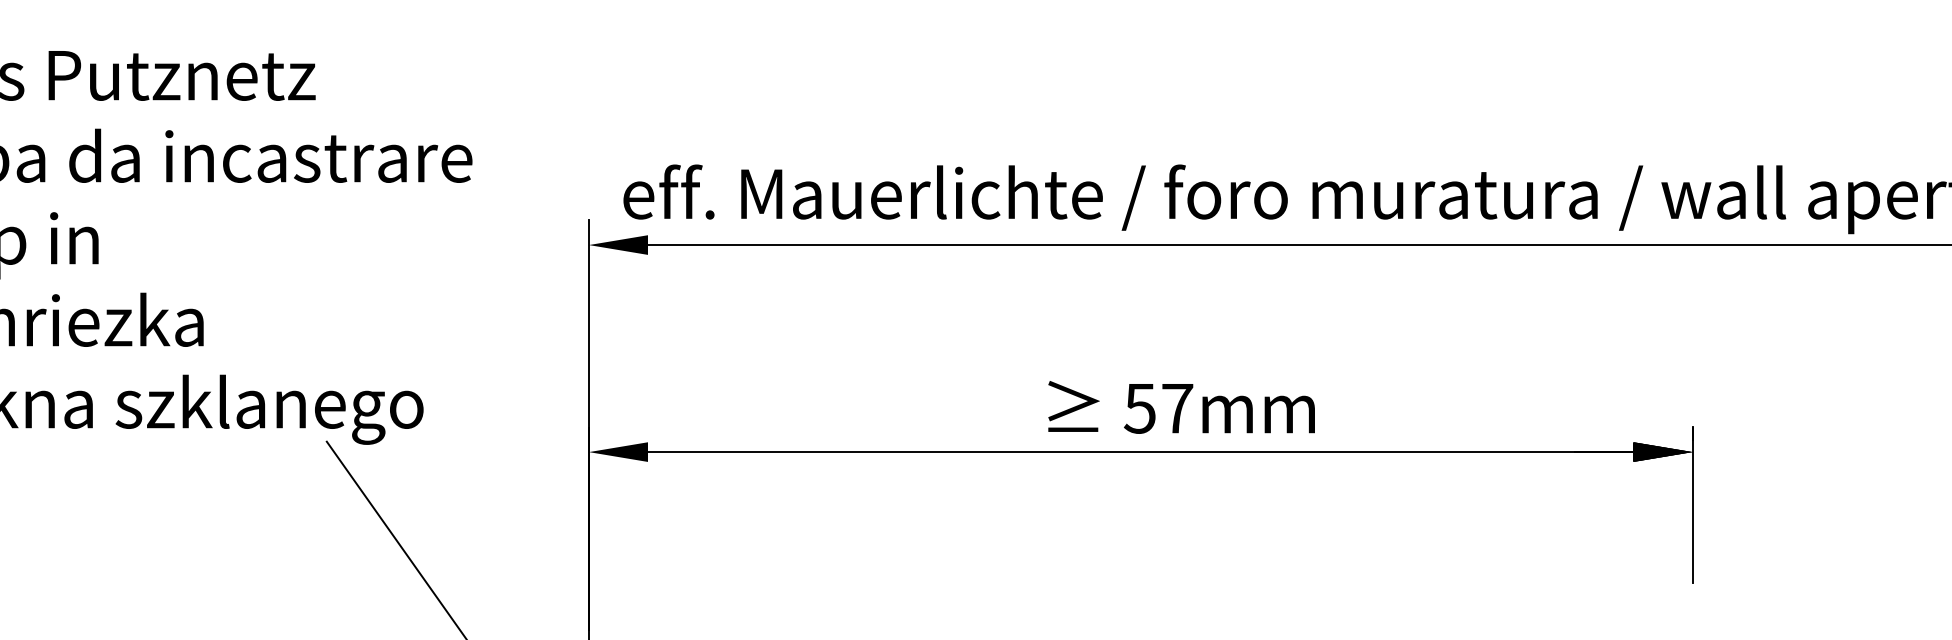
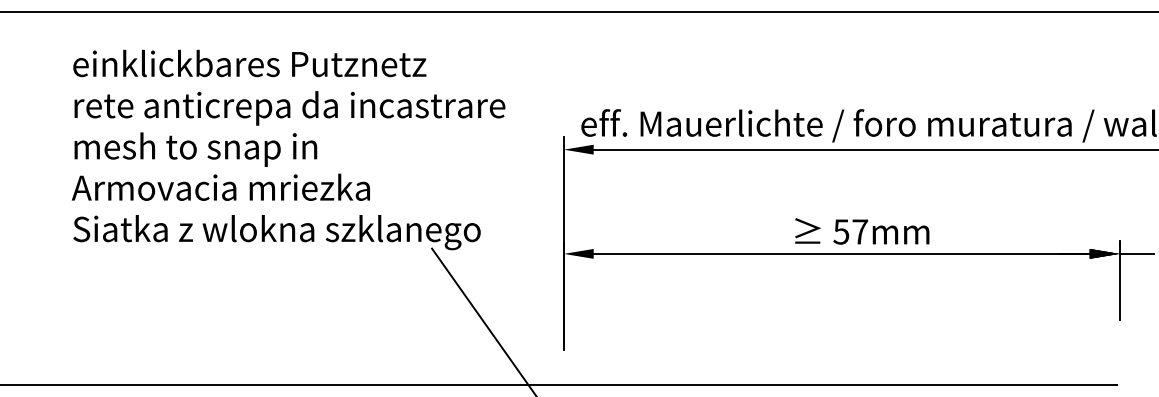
line: (1726, 451) -> (1136, 253), added

